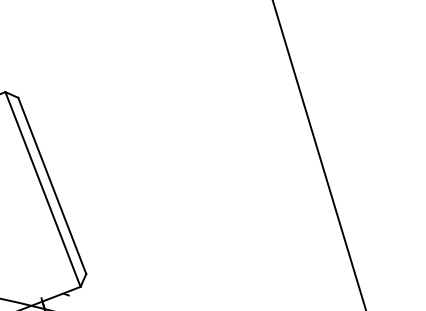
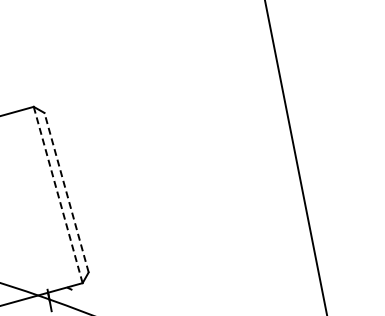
line: (52, 185) -> (66, 192), solid -> dashed
line: (43, 188) -> (58, 194), solid -> dashed

